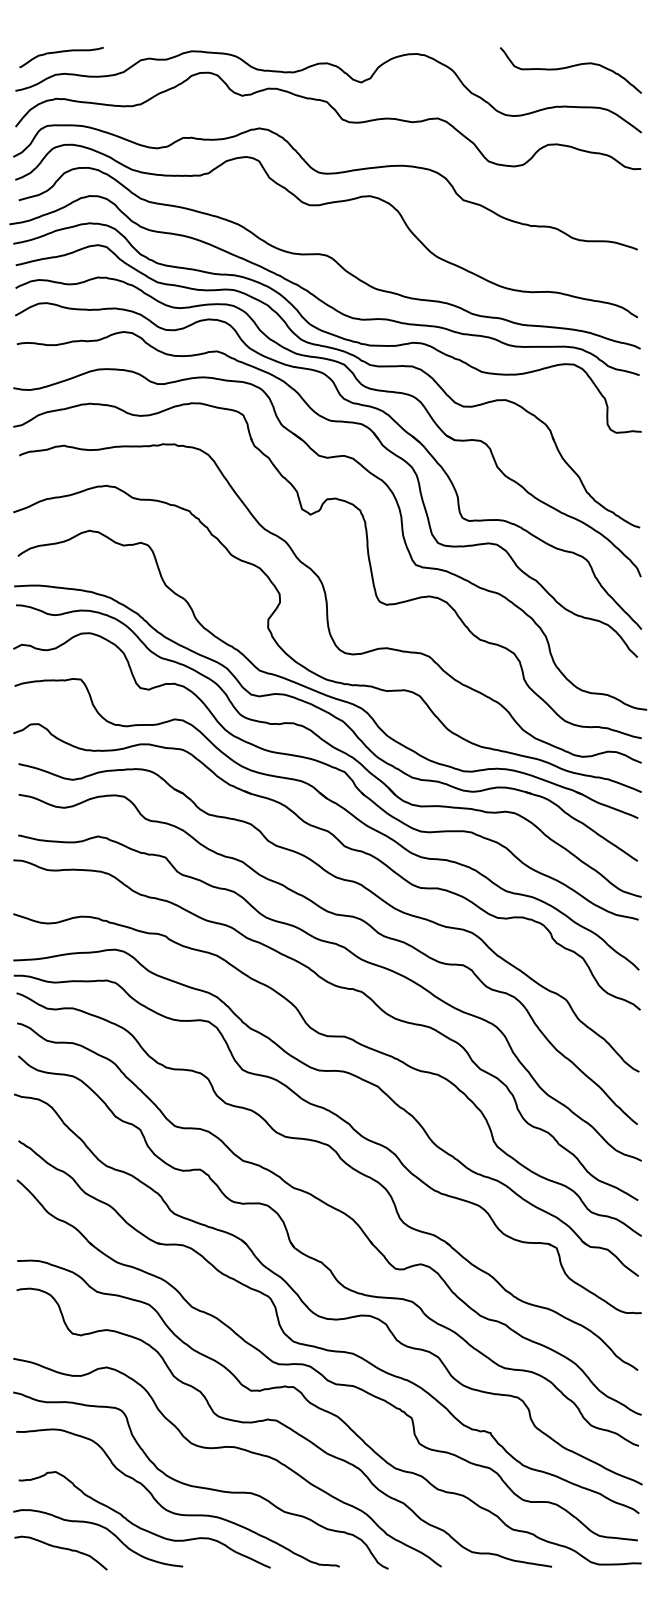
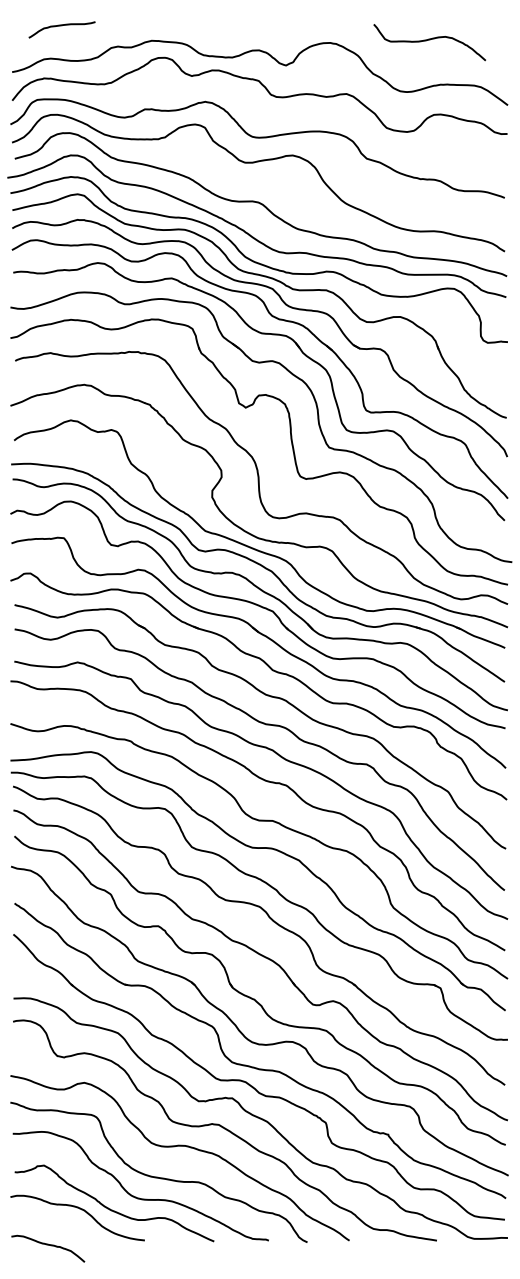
curve: (61, 52) -> (62, 25), moved
curve: (568, 68) -> (427, 40), moved
curve: (62, 1549) -> (49, 1245), moved

